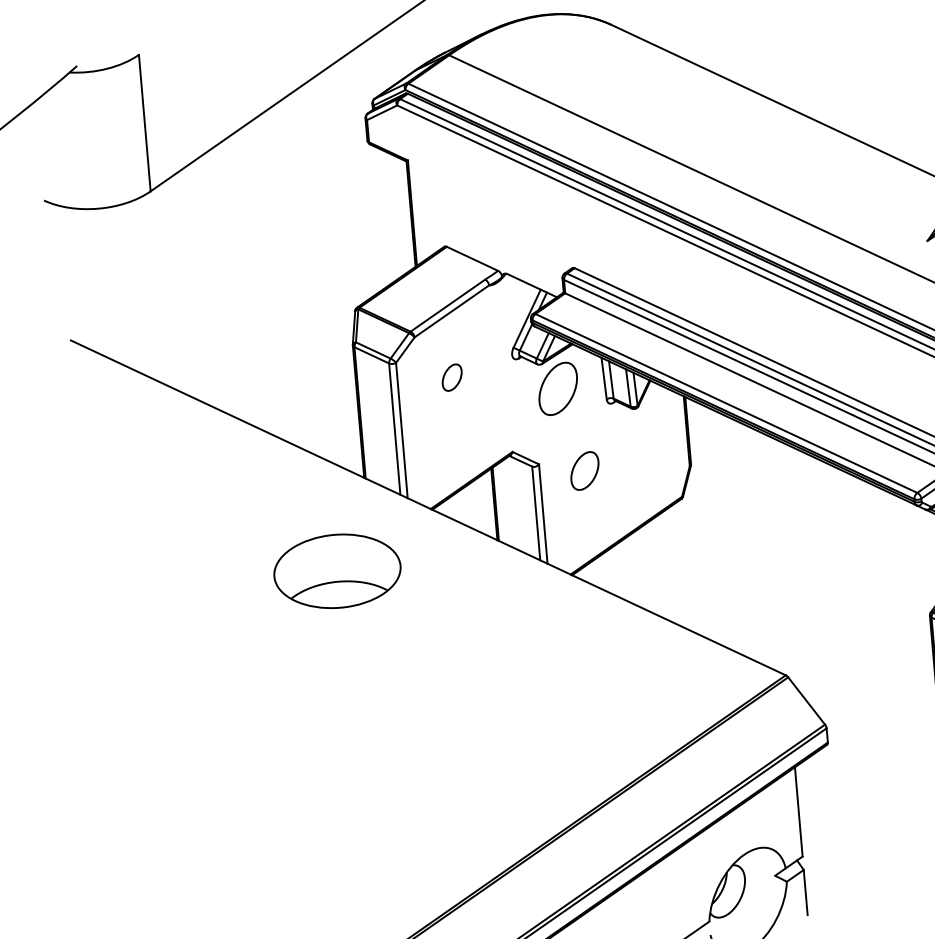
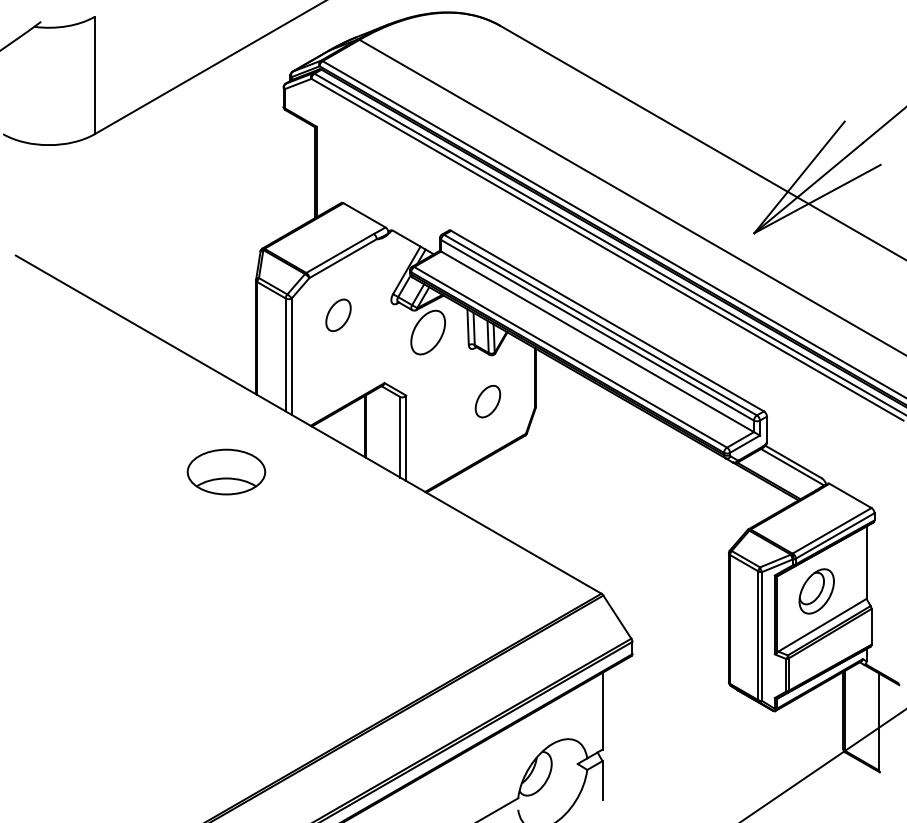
part: (452, 376) -> (338, 314), size x1.43
part: (584, 470) -> (487, 401), moved
part: (337, 570) -> (226, 471), size x0.71

